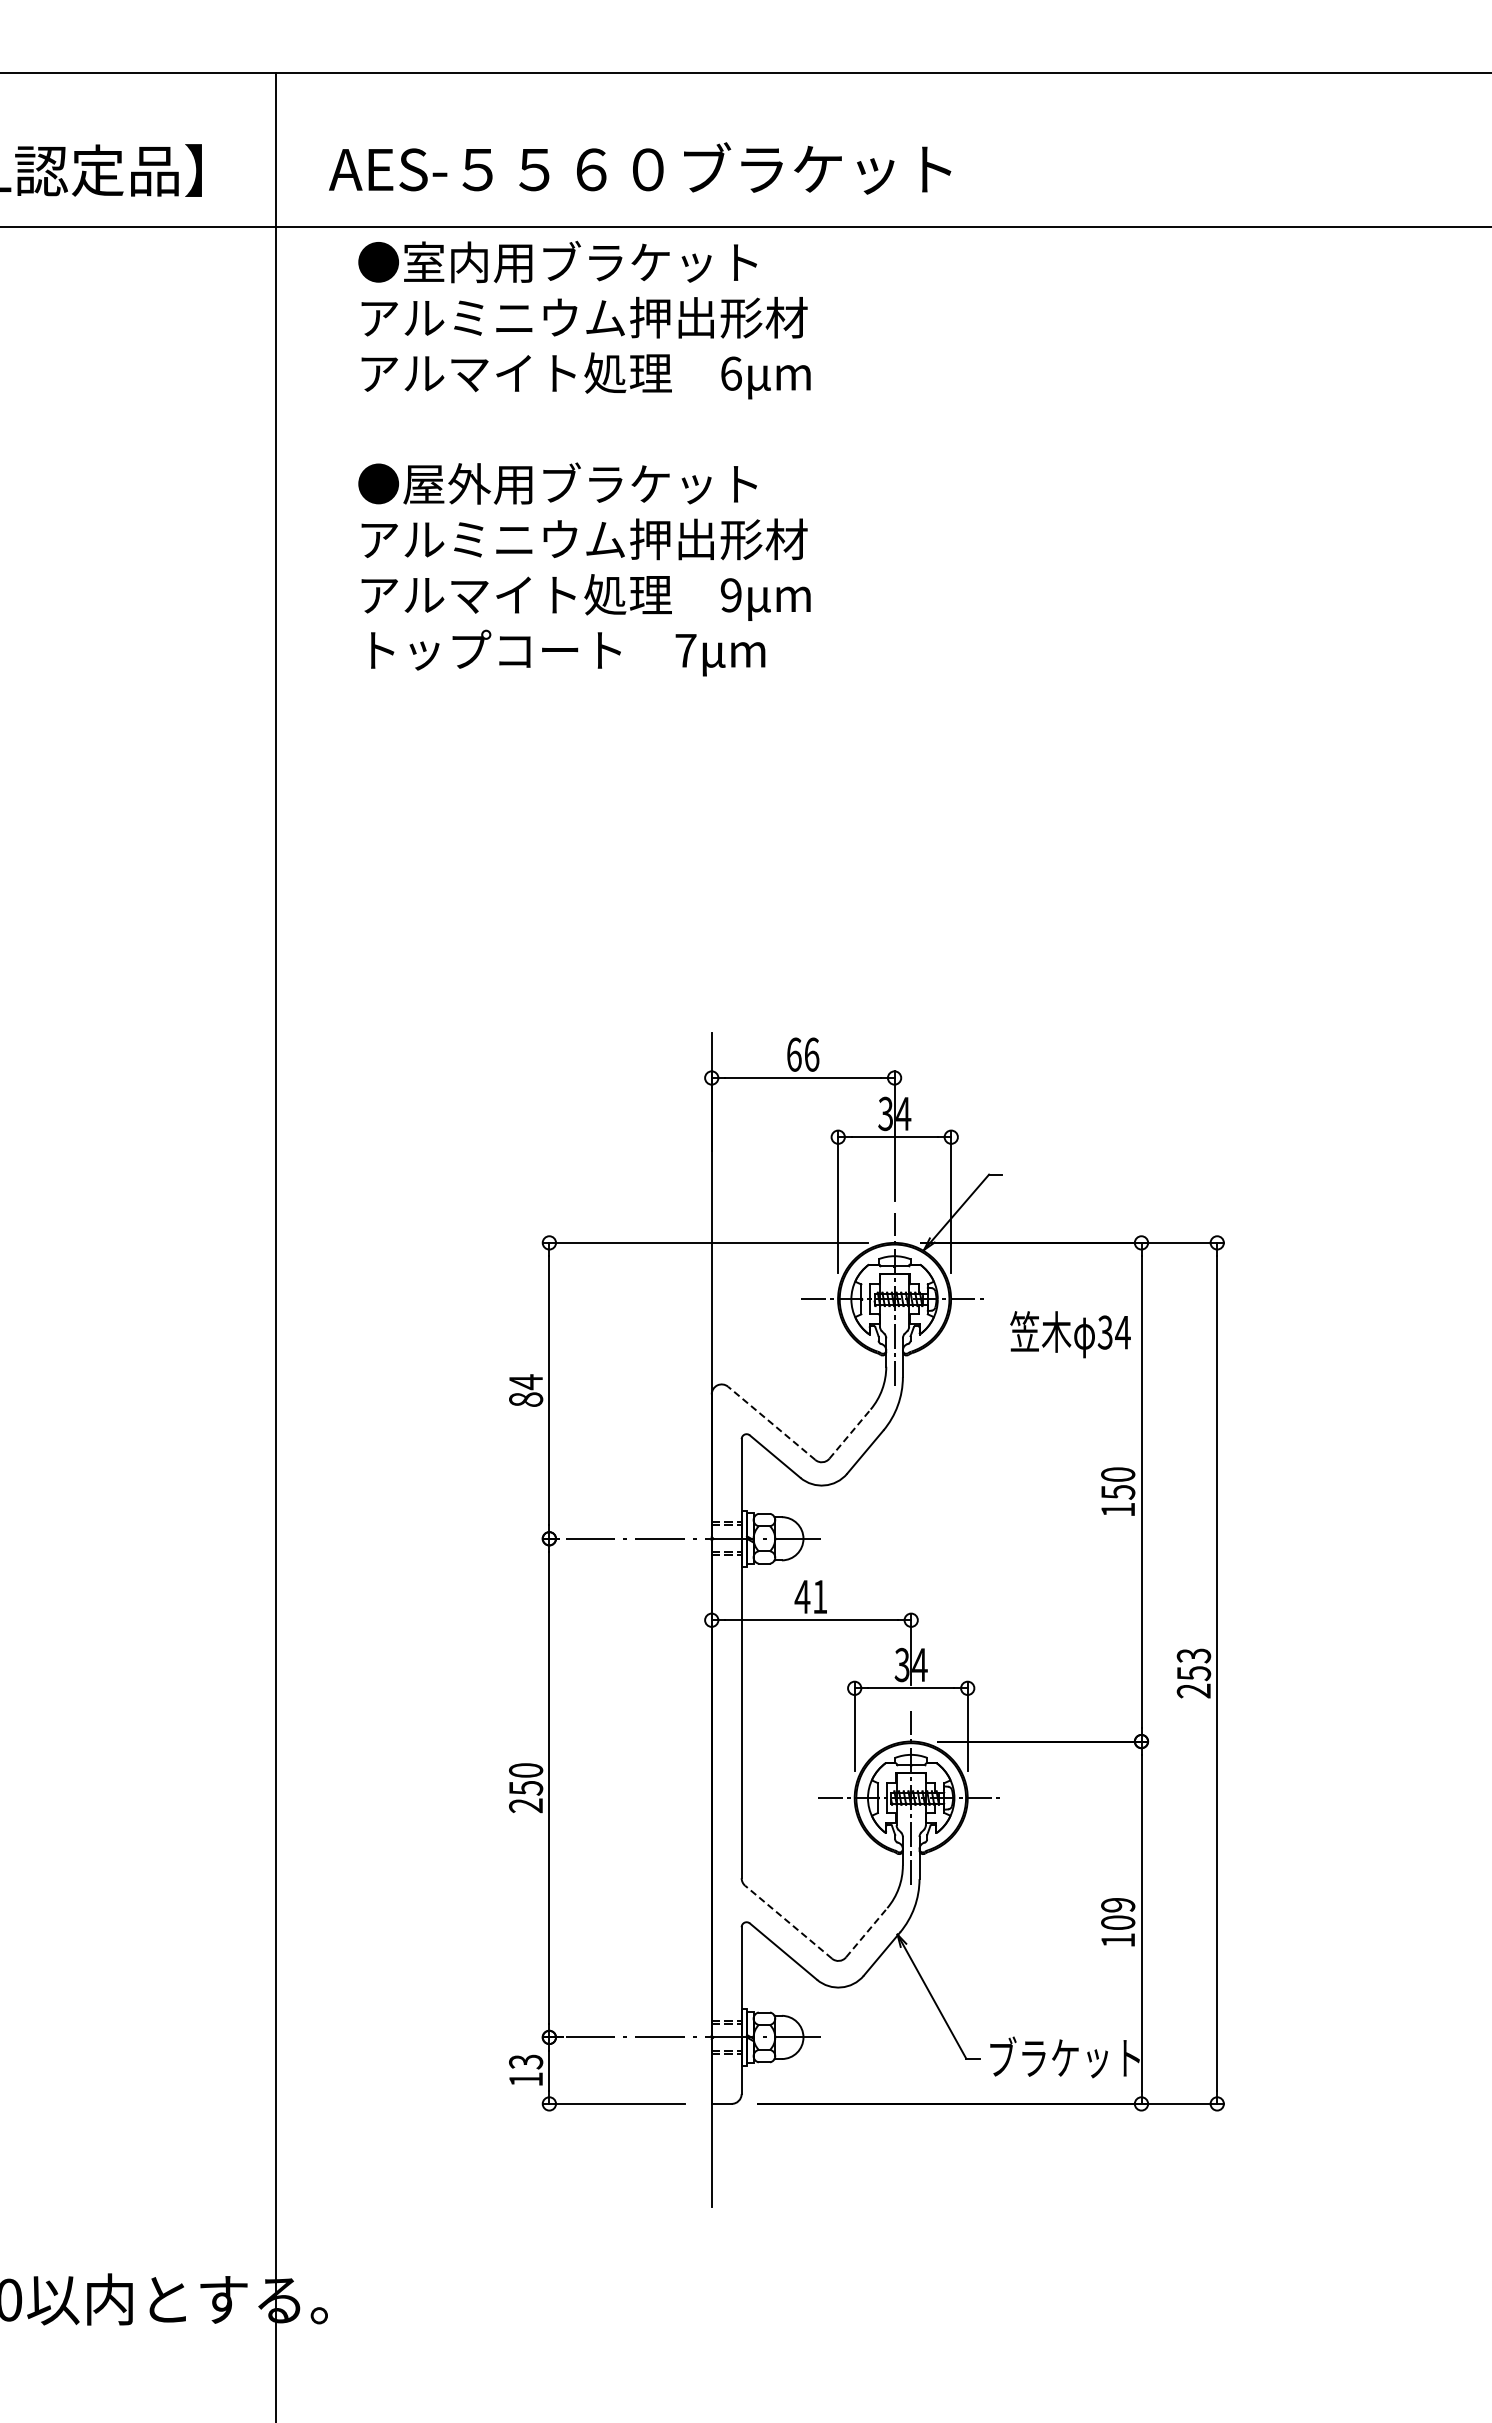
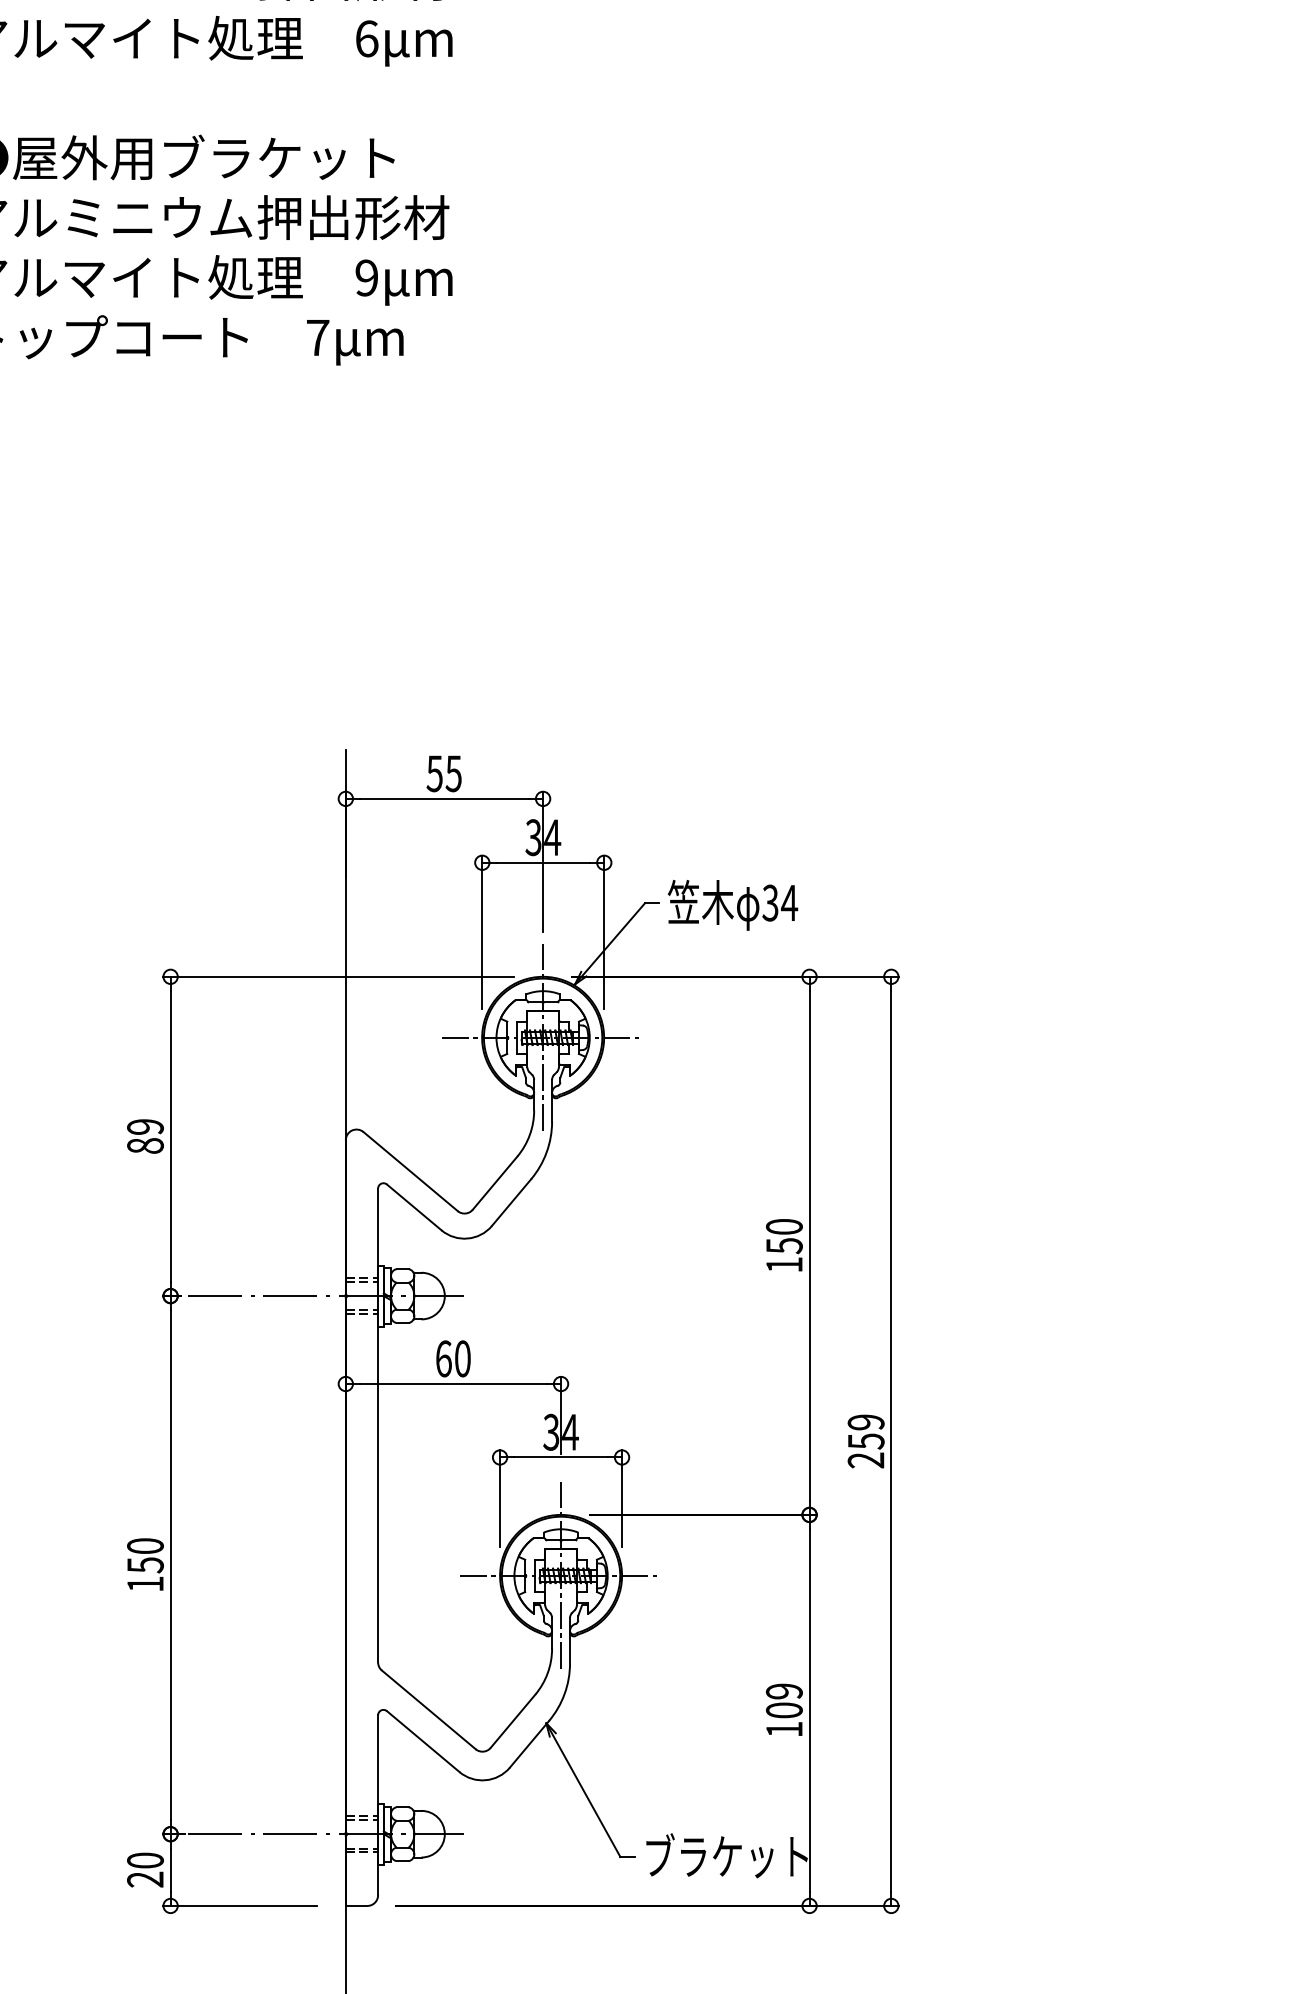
text: (802, 1054) -> (443, 773), 66 -> 55
text: (1070, 1334) -> (732, 905), moved
text: (526, 1382) -> (145, 1127), 84 -> 89
line: (771, 1423) -> (410, 1171), dashed -> solid
line: (850, 1433) -> (495, 1182), dashed -> solid
text: (810, 1596) -> (452, 1358), 41 -> 60
text: (1194, 1655) -> (866, 1422), 253 -> 259
text: (525, 1805) -> (144, 1583), 250 -> 150
line: (788, 1922) -> (428, 1710), dashed -> solid
line: (867, 1932) -> (513, 1720), dashed -> solid
text: (526, 2070) -> (145, 1869), 13 -> 20

